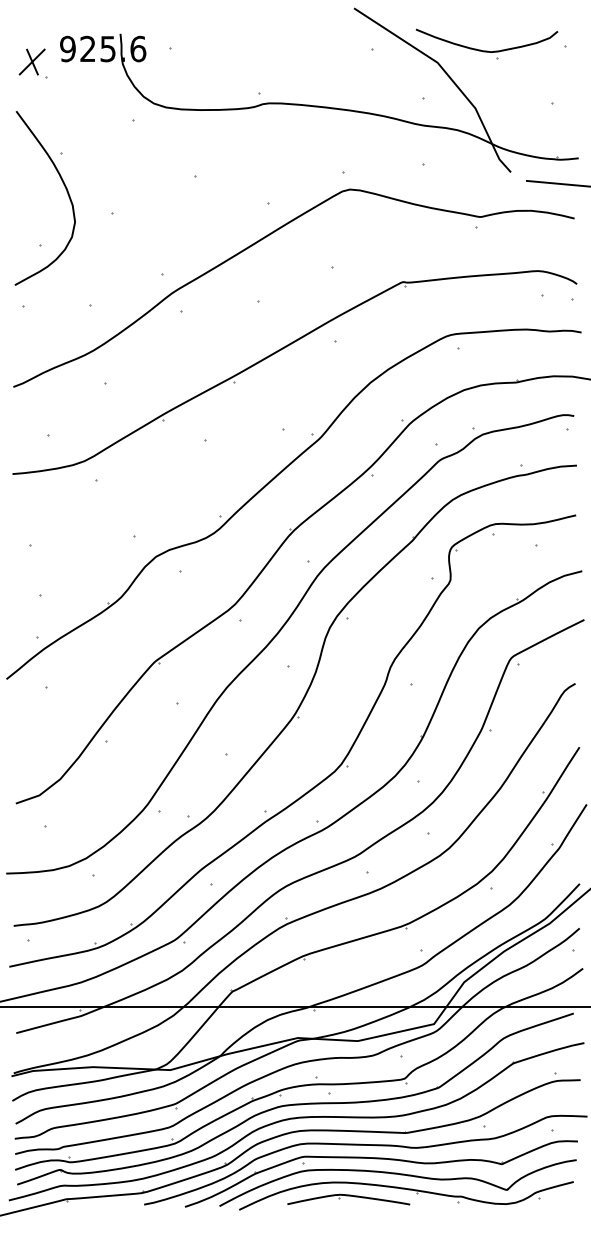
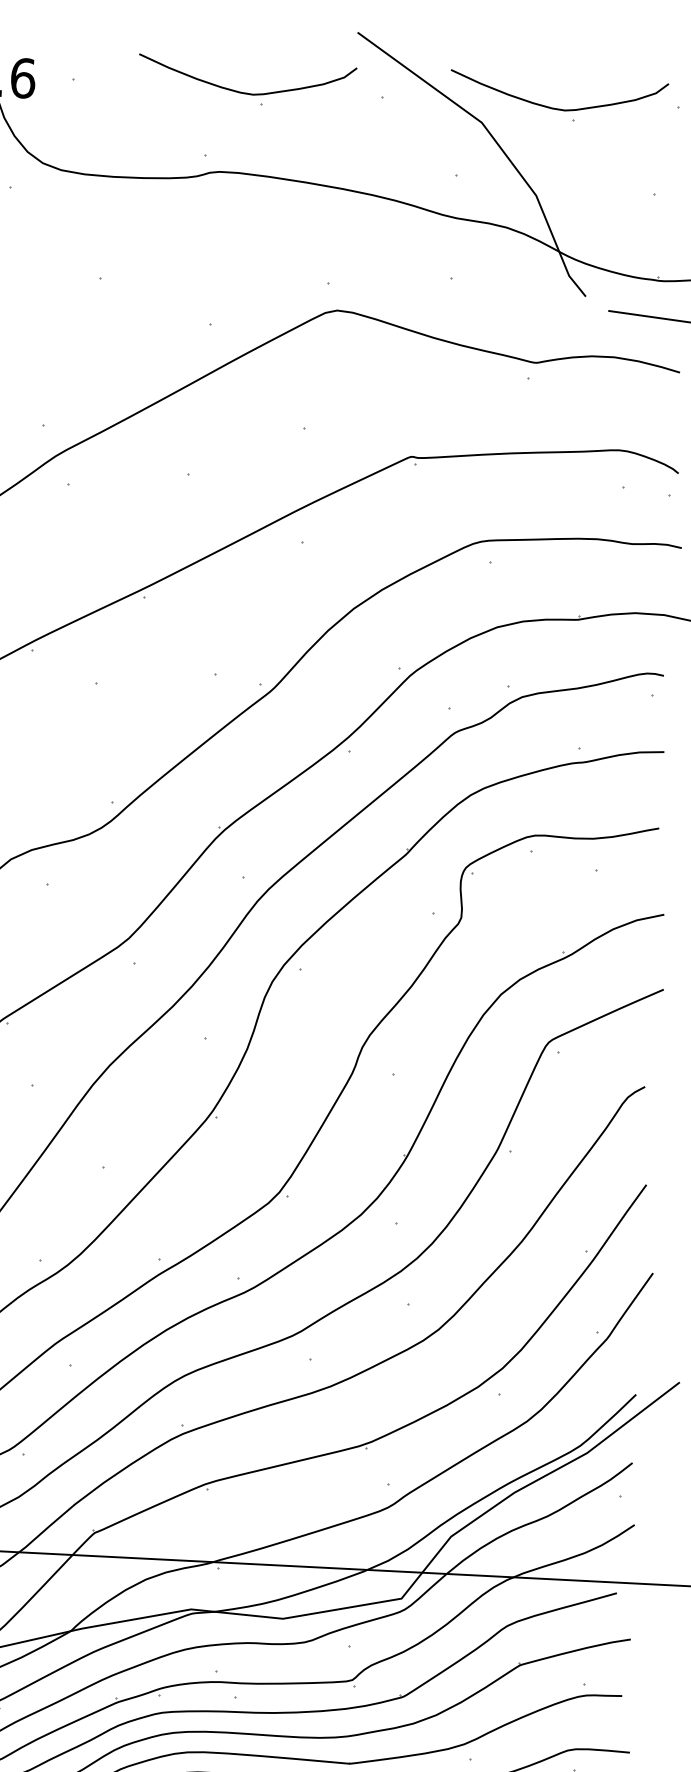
part: (283, 50) -> (245, 91), added

